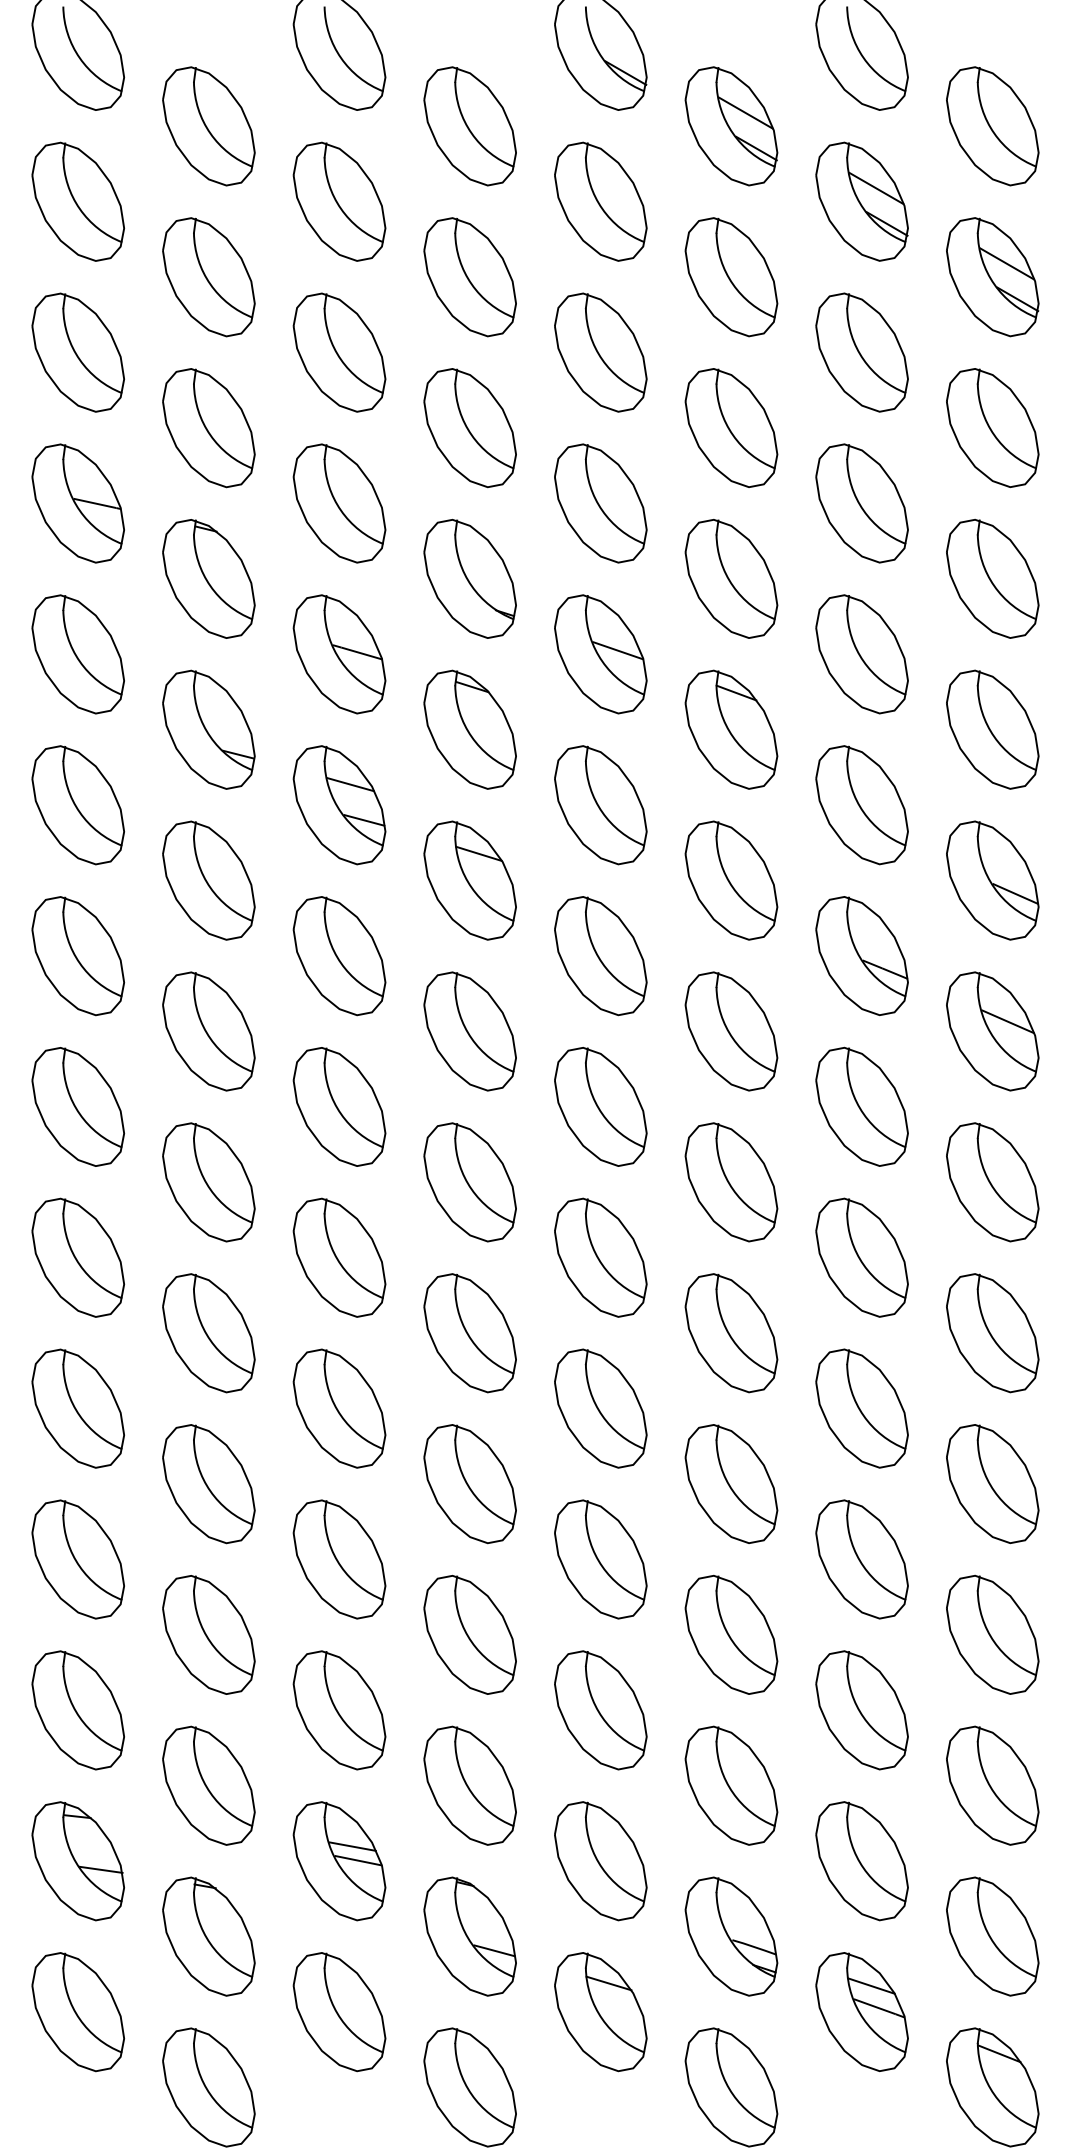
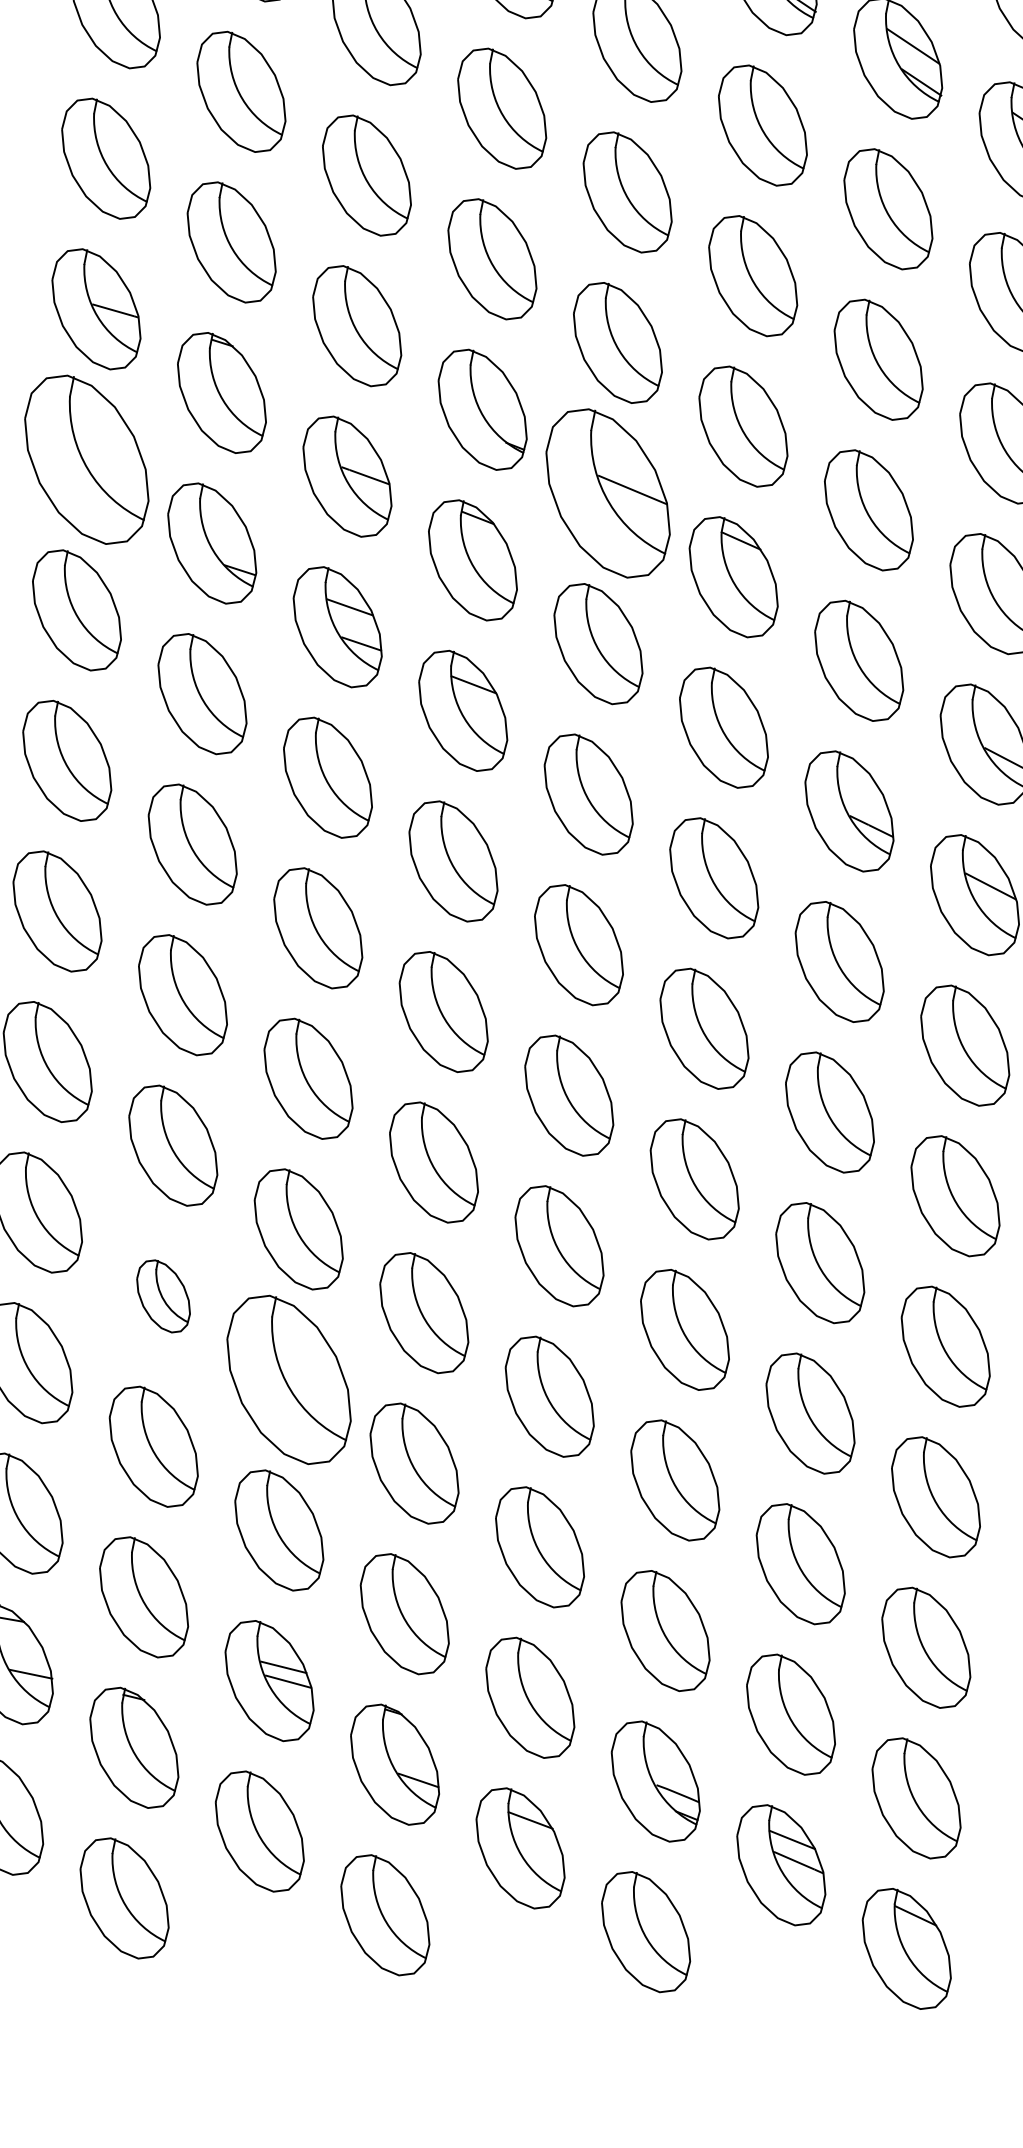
part: (77, 654) -> (85, 459), size x1.4
part: (600, 654) -> (607, 493), size x1.4
part: (208, 1484) -> (163, 1296), size x0.6
part: (339, 1559) -> (289, 1379), size x1.4

